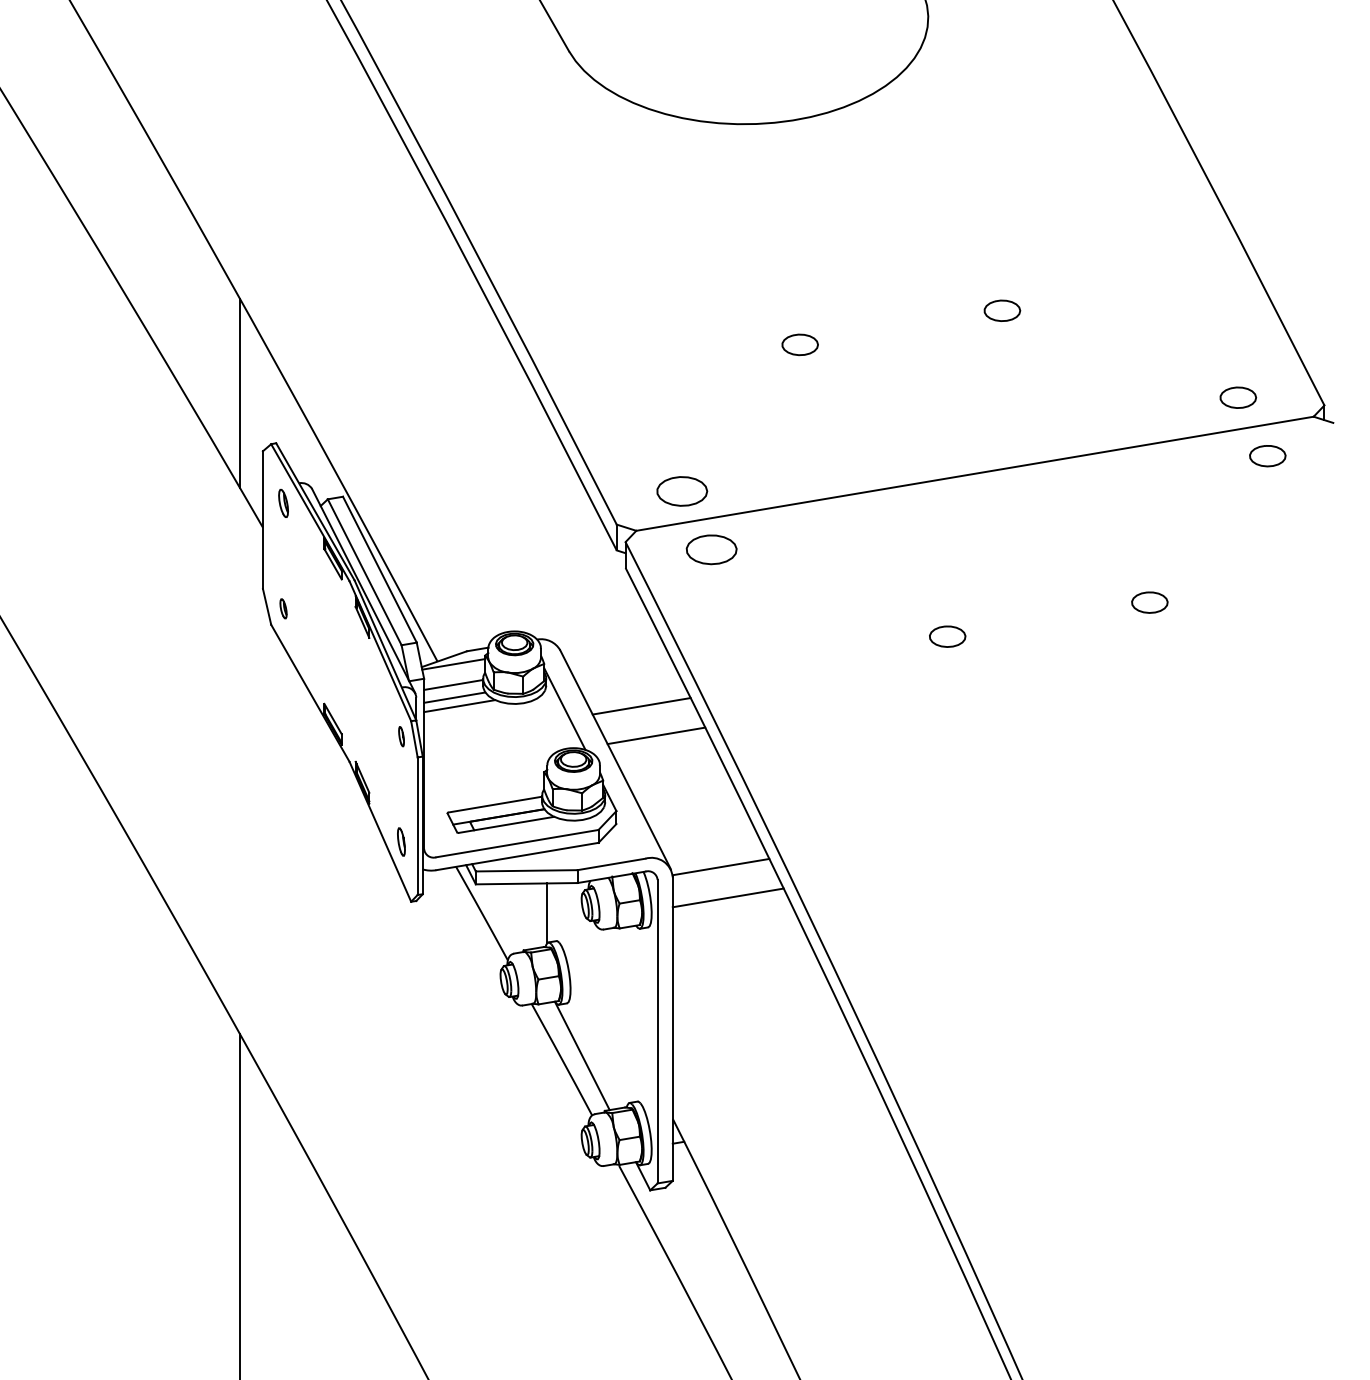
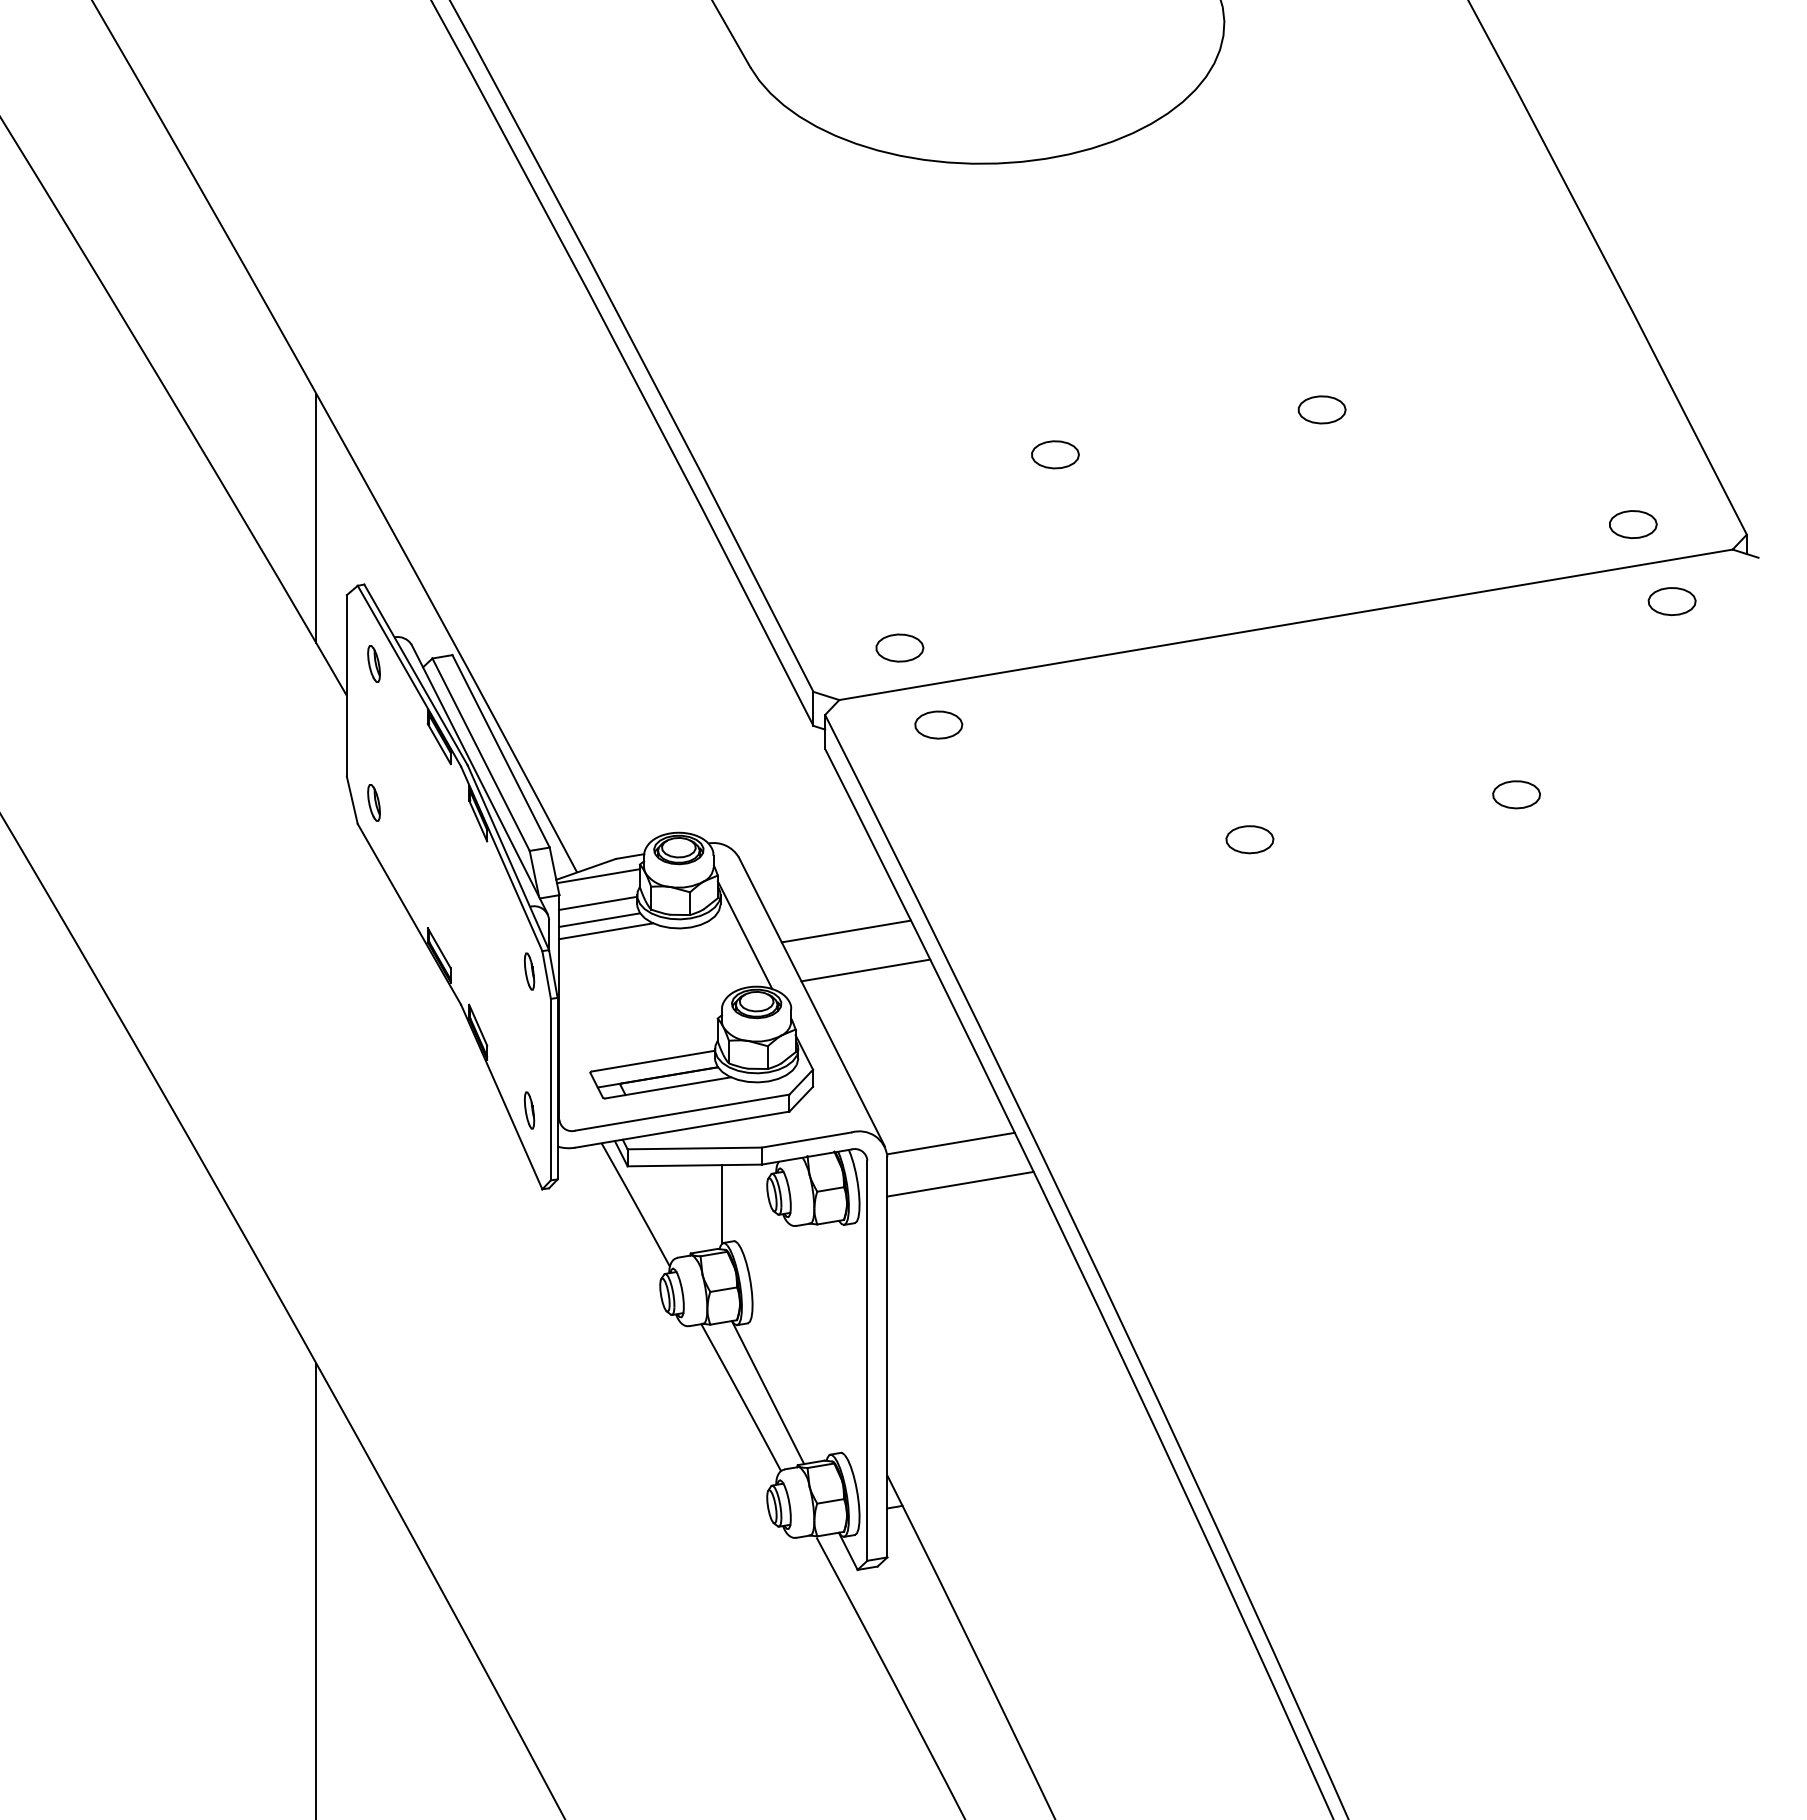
part: (681, 490) -> (899, 647), size x0.71
part: (711, 549) -> (938, 724), size x0.71
part: (283, 608) -> (373, 802), size x1.43
part: (401, 736) -> (529, 971), size x1.43

